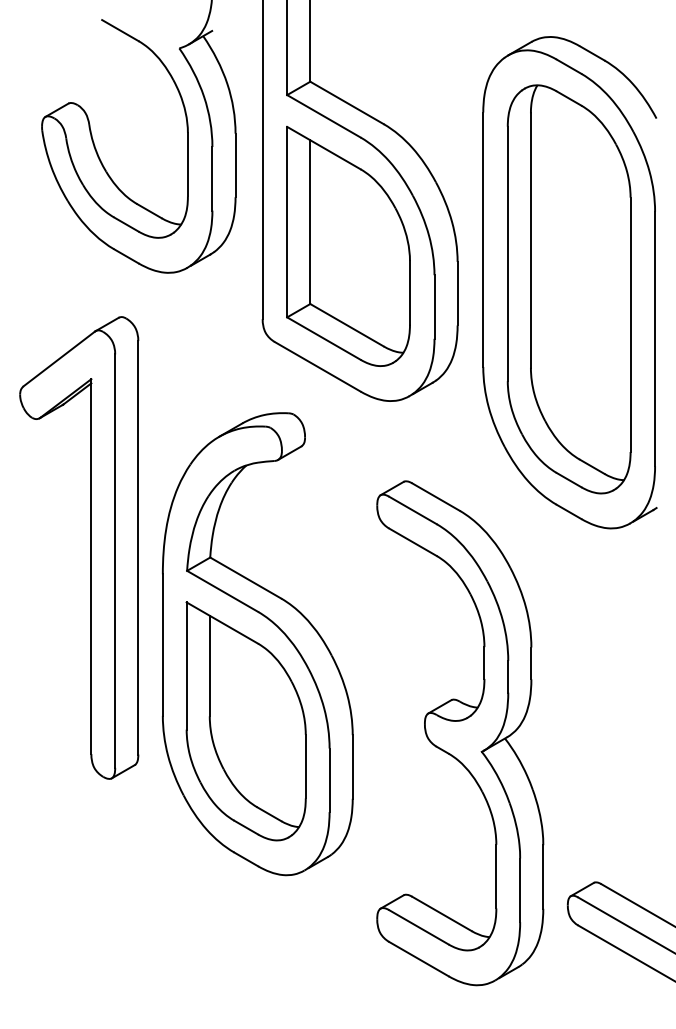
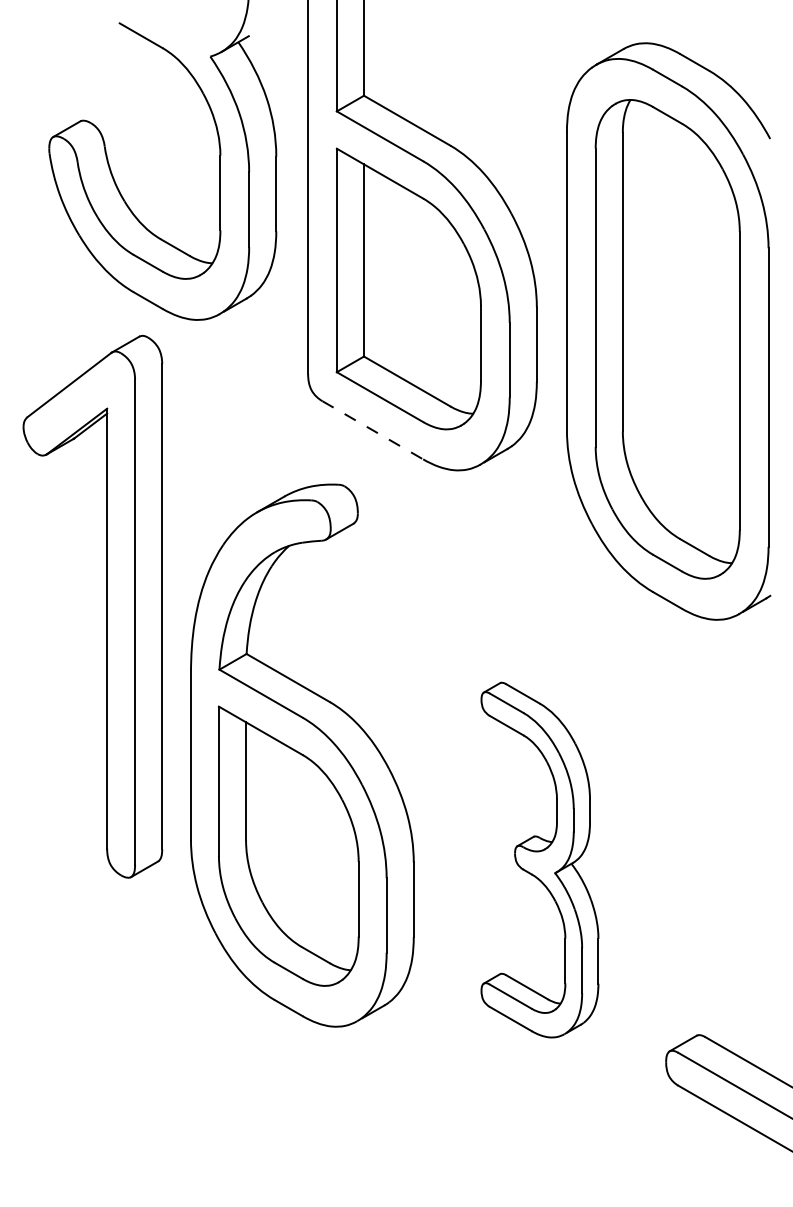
line: (318, 367) -> (373, 430), solid -> dashed
part: (90, 547) -> (106, 606), moved
part: (459, 732) -> (539, 859), size x0.6

